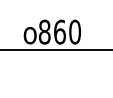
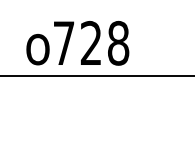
text: (59, 31) -> (90, 42), 860 -> 728

